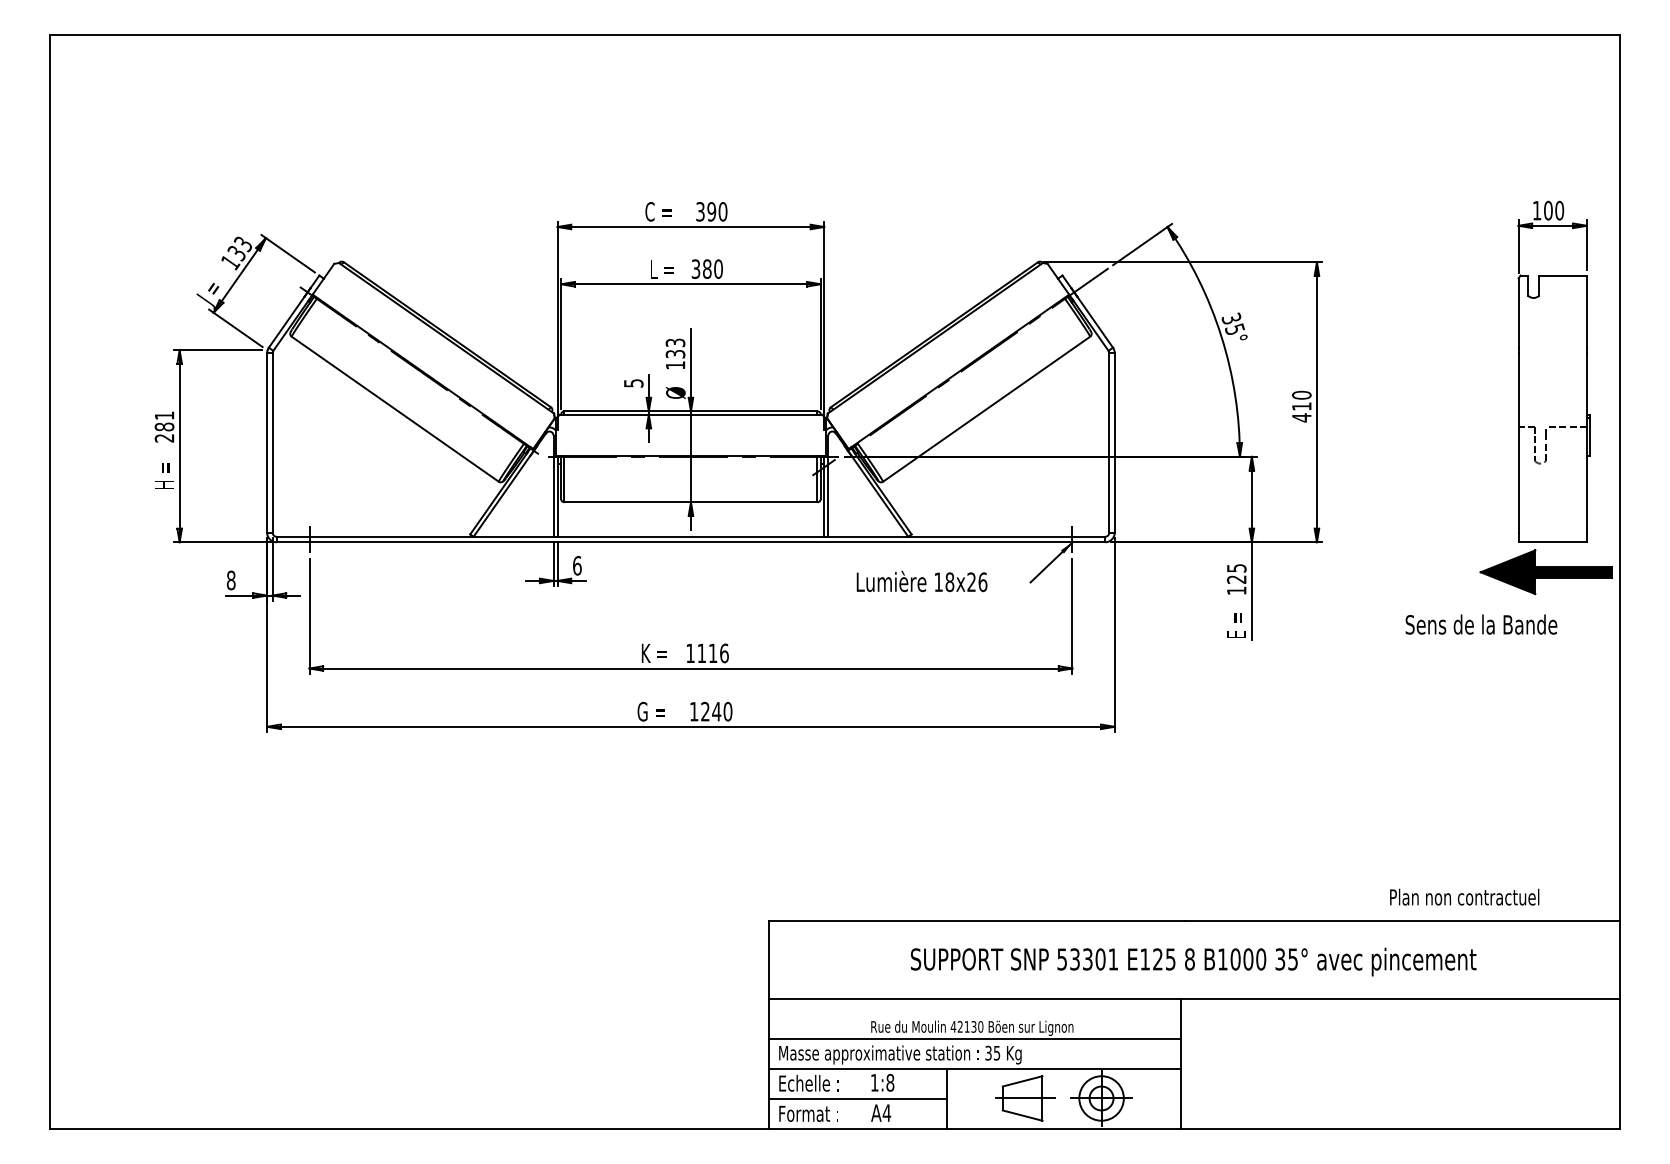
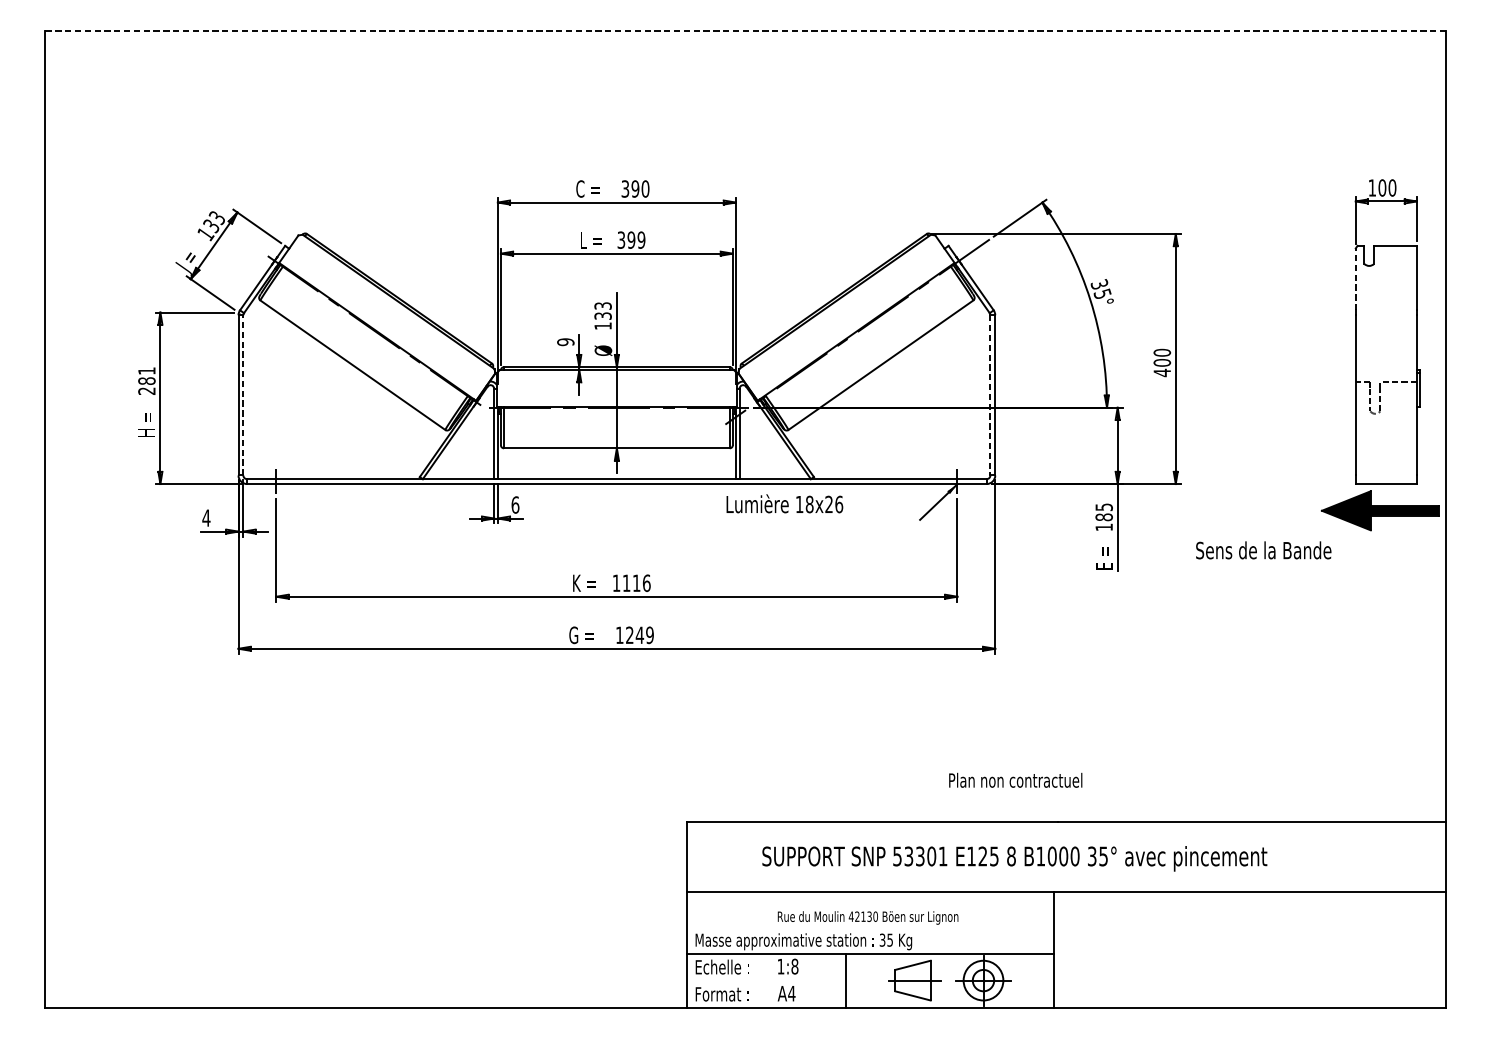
line: (835, 34) -> (745, 30), solid -> dashed
text: (712, 268) -> (636, 239), 380 -> 399
line: (1518, 313) -> (1355, 279), solid -> dashed
text: (633, 383) -> (565, 342), 5 -> 9
text: (1301, 406) -> (1161, 362), 410 -> 400
line: (272, 442) -> (243, 394), solid -> dashed
line: (1109, 442) -> (990, 394), solid -> dashed
text: (1236, 579) -> (1103, 517), 125 -> 185
text: (230, 580) -> (205, 518), 8 -> 4
text: (921, 581) -> (784, 503), moved
text: (1481, 624) -> (1263, 550), moved
text: (727, 711) -> (649, 635), 1240 -> 1249
text: (1464, 896) -> (1015, 779), moved
text: (1193, 961) -> (1014, 858), moved
line: (974, 1038) -> (870, 927), removed
line: (857, 1099) -> (765, 981), removed

